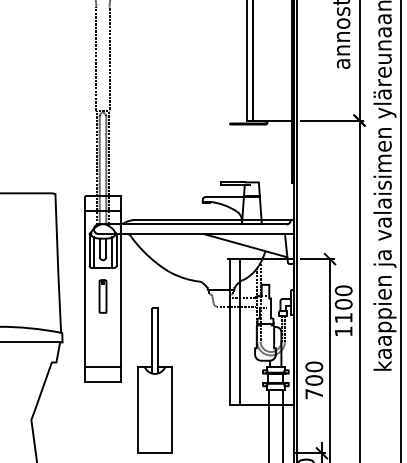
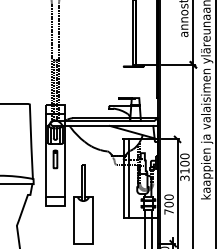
text: (342, 330) -> (184, 177), 1100 -> 3100

